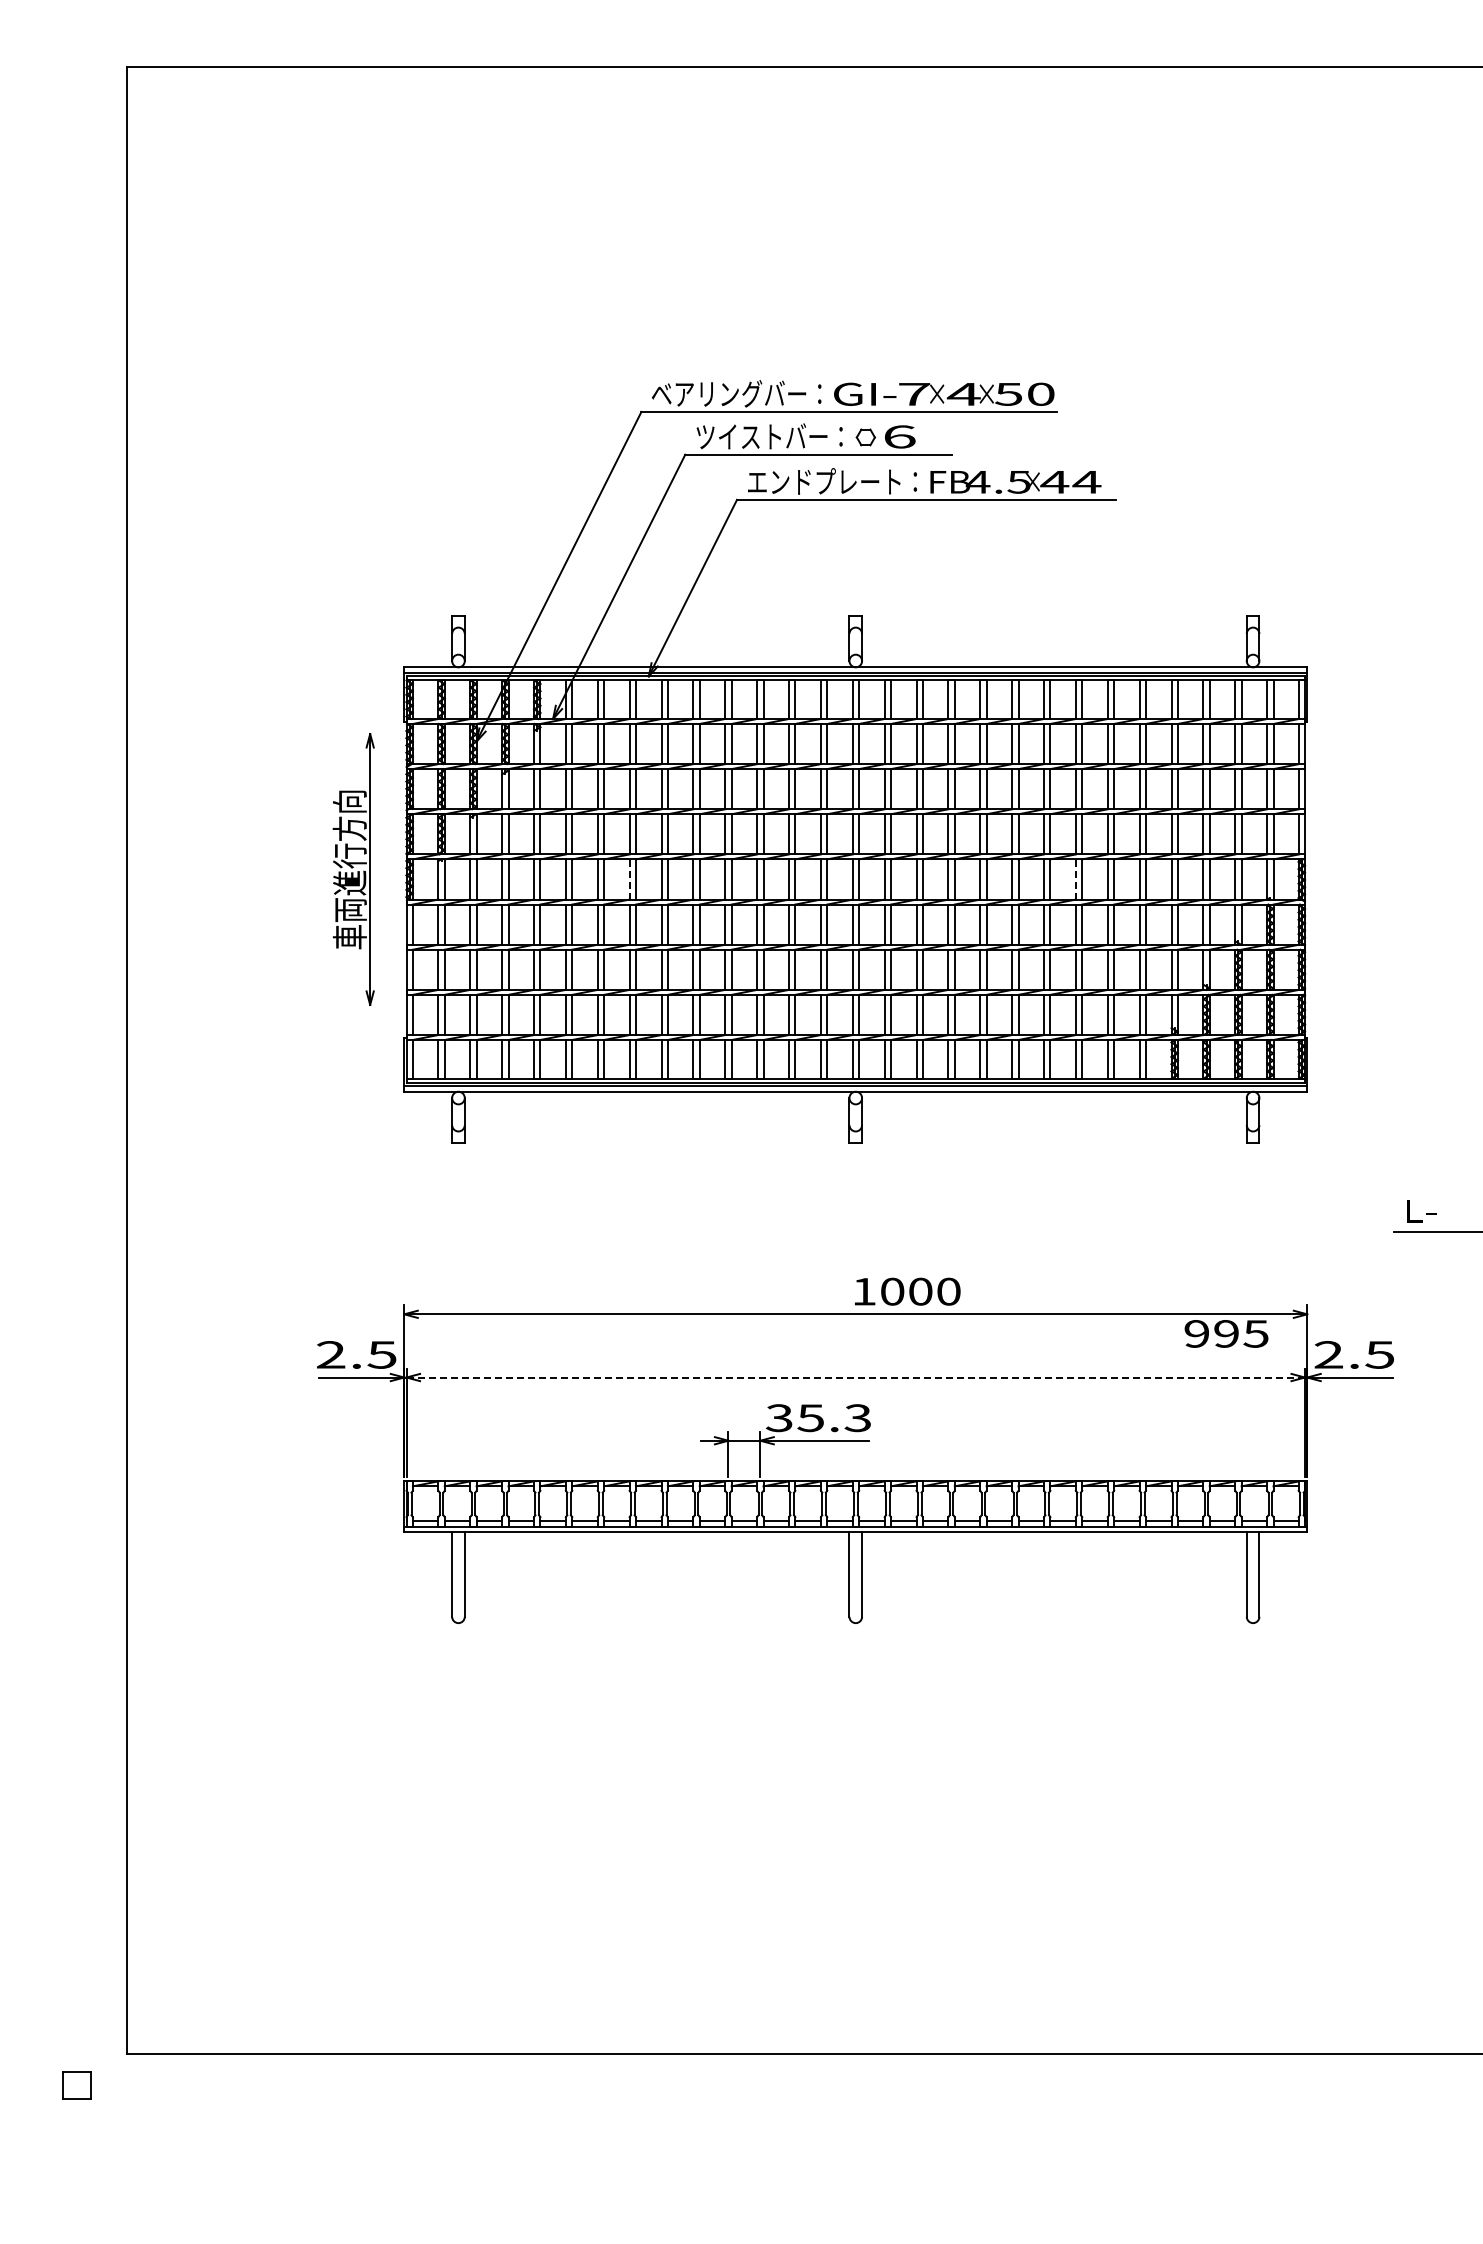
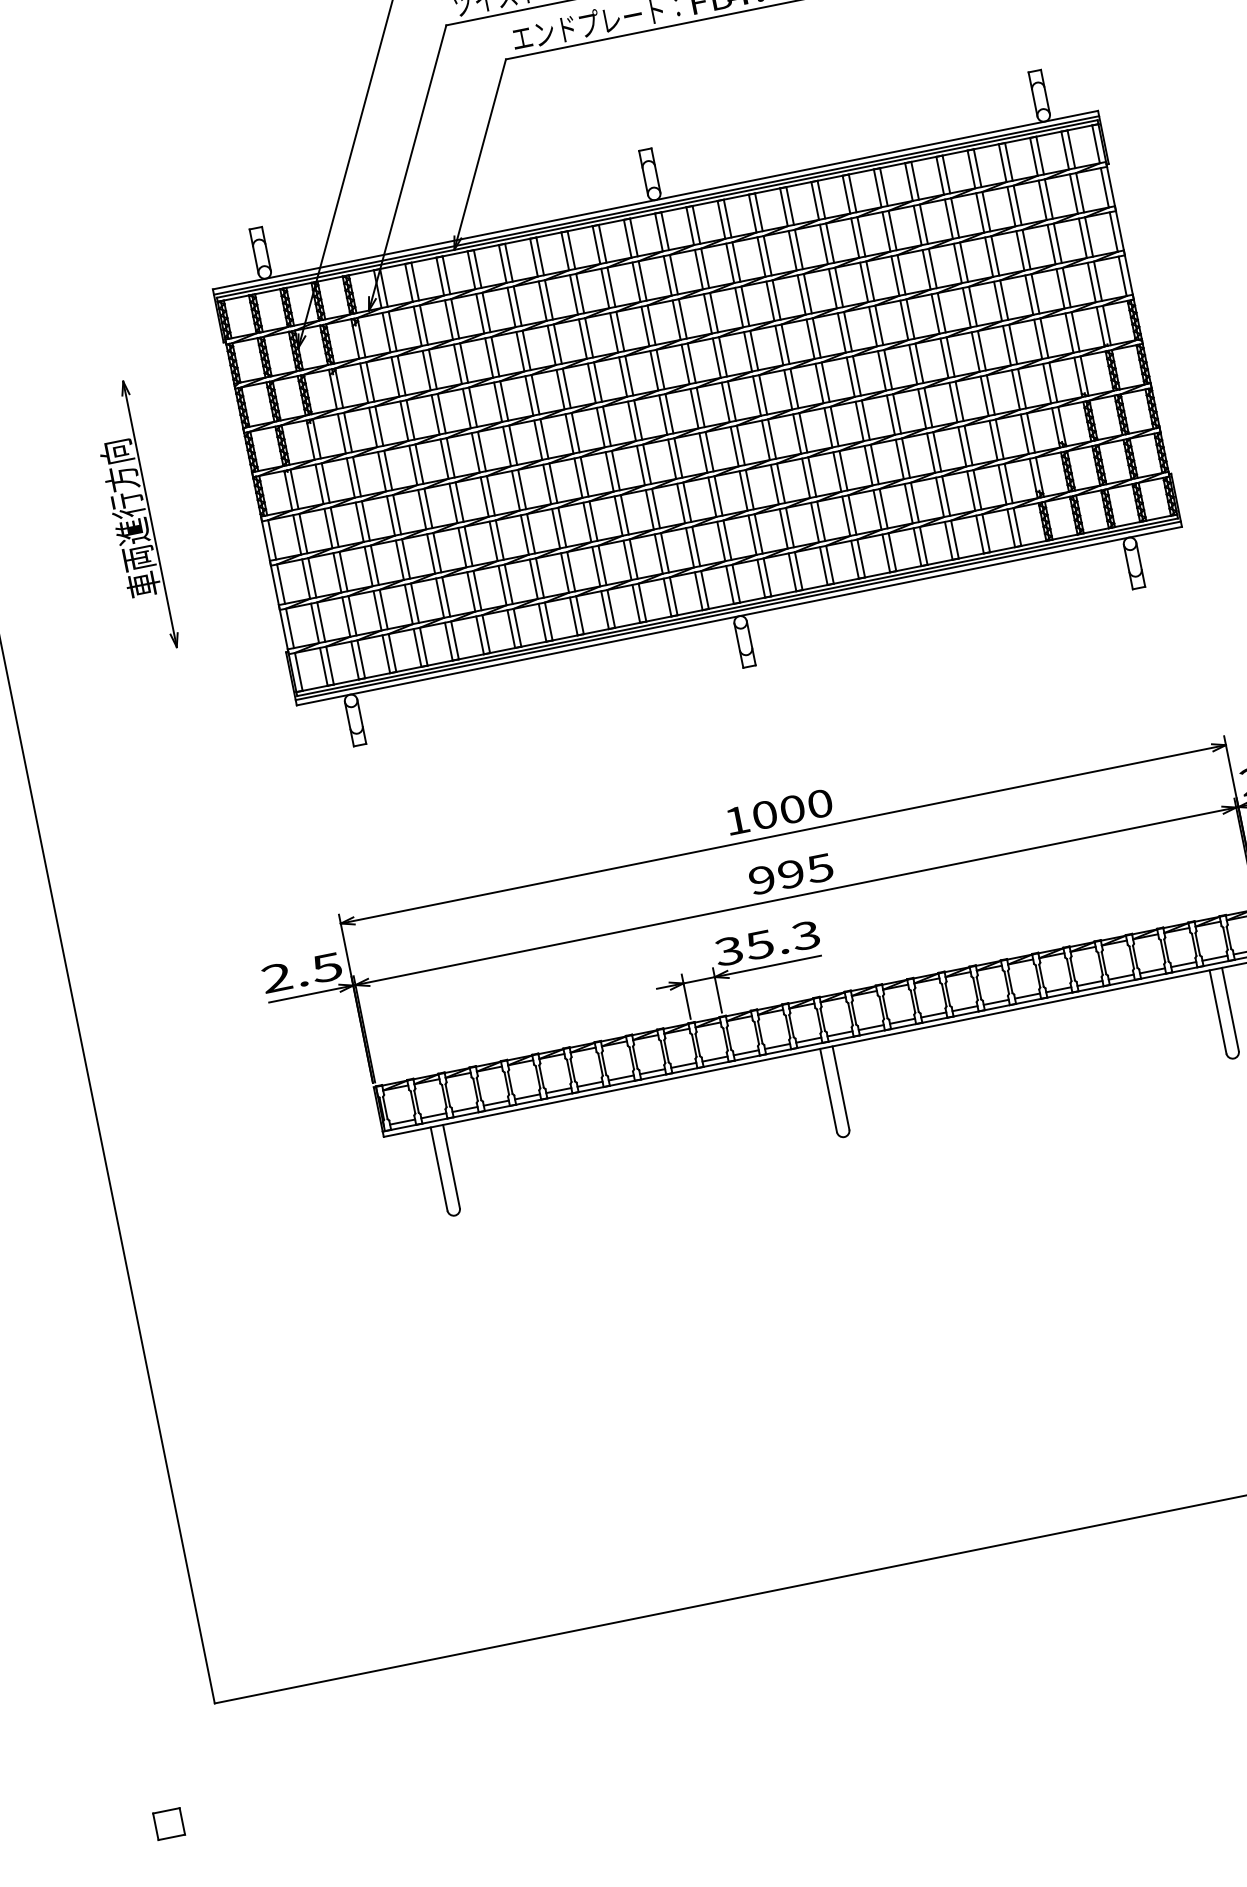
part: (353, 869) -> (133, 517), moved
line: (629, 879) -> (475, 452), dashed -> solid
line: (1075, 879) -> (912, 364), dashed -> solid
text: (907, 1291) -> (779, 811), moved
text: (1226, 1333) -> (791, 873), moved
line: (856, 1377) -> (796, 896), dashed -> solid
part: (76, 2085) -> (168, 1824), moved

